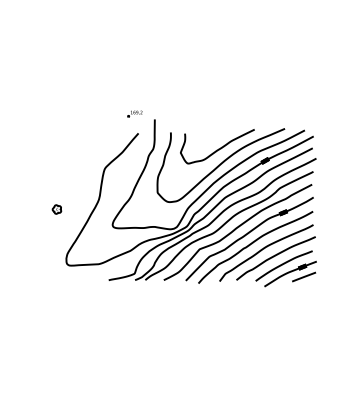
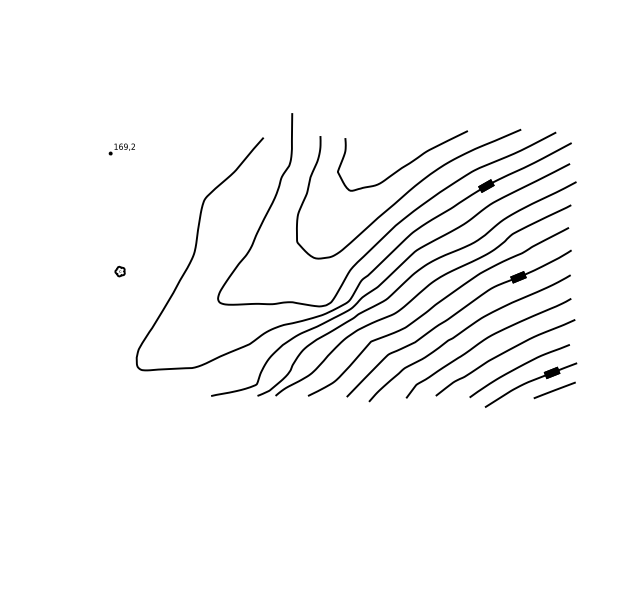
part: (134, 113) -> (121, 148), moved
part: (56, 209) -> (119, 271), size x0.62

